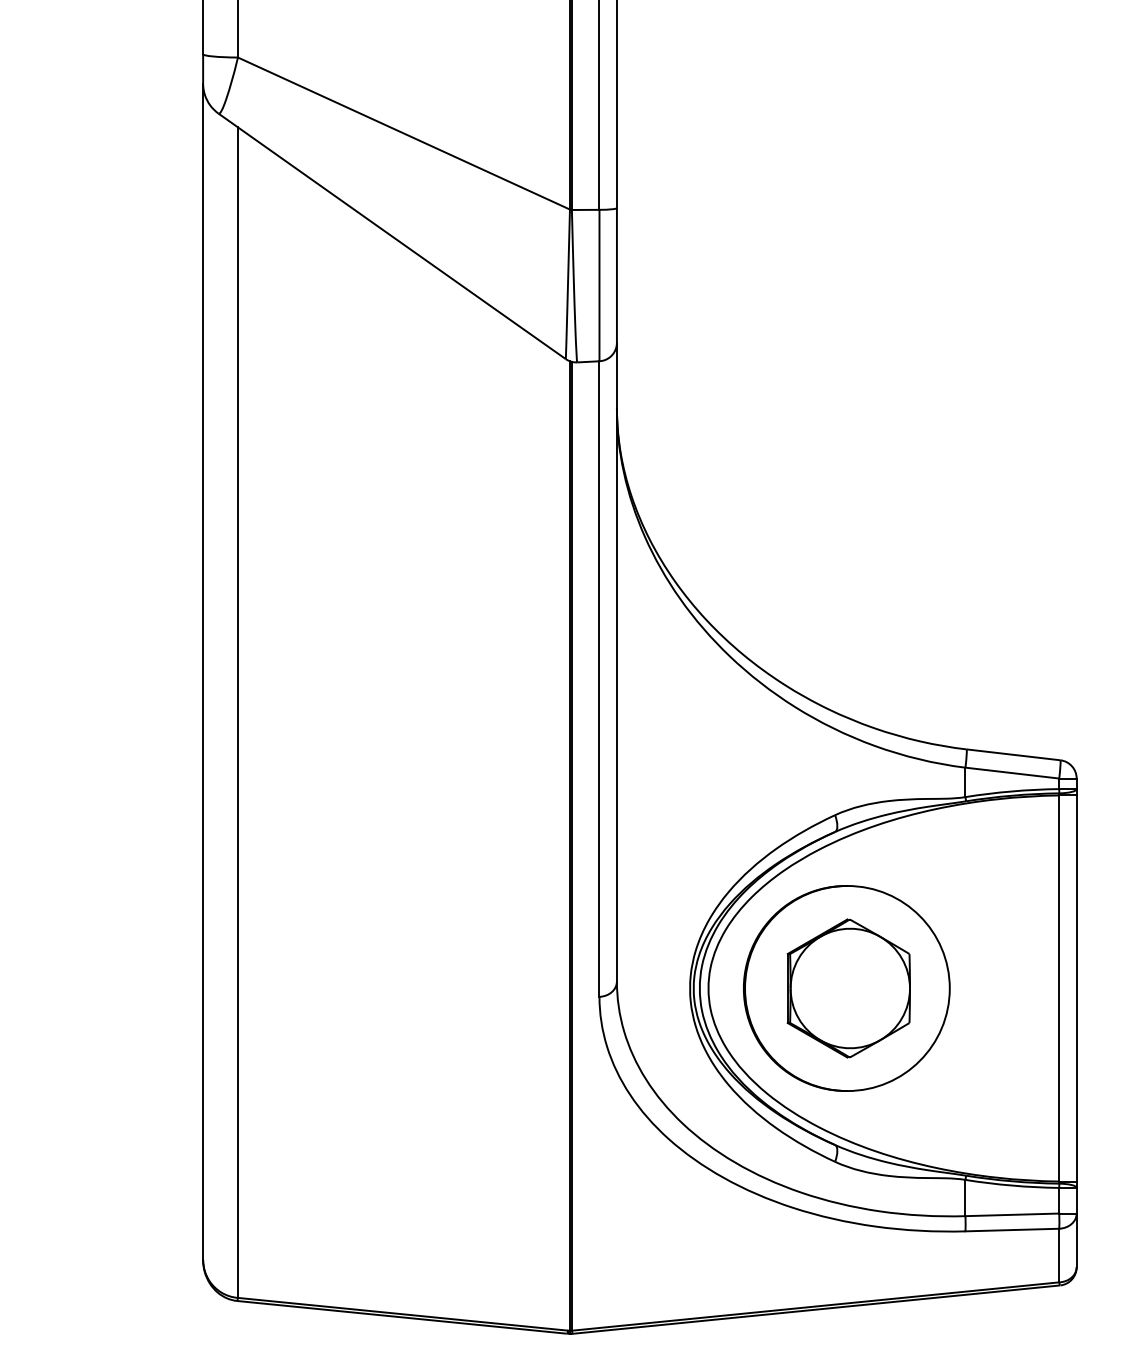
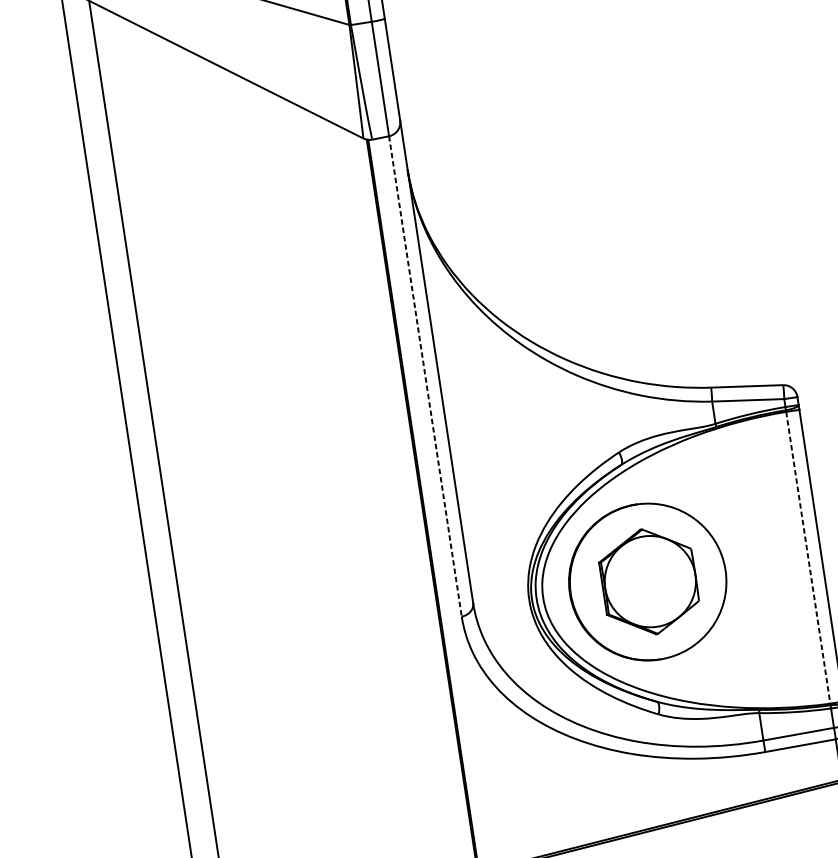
line: (599, 679) -> (425, 376), solid -> dashed
line: (1059, 989) -> (808, 558), solid -> dashed

